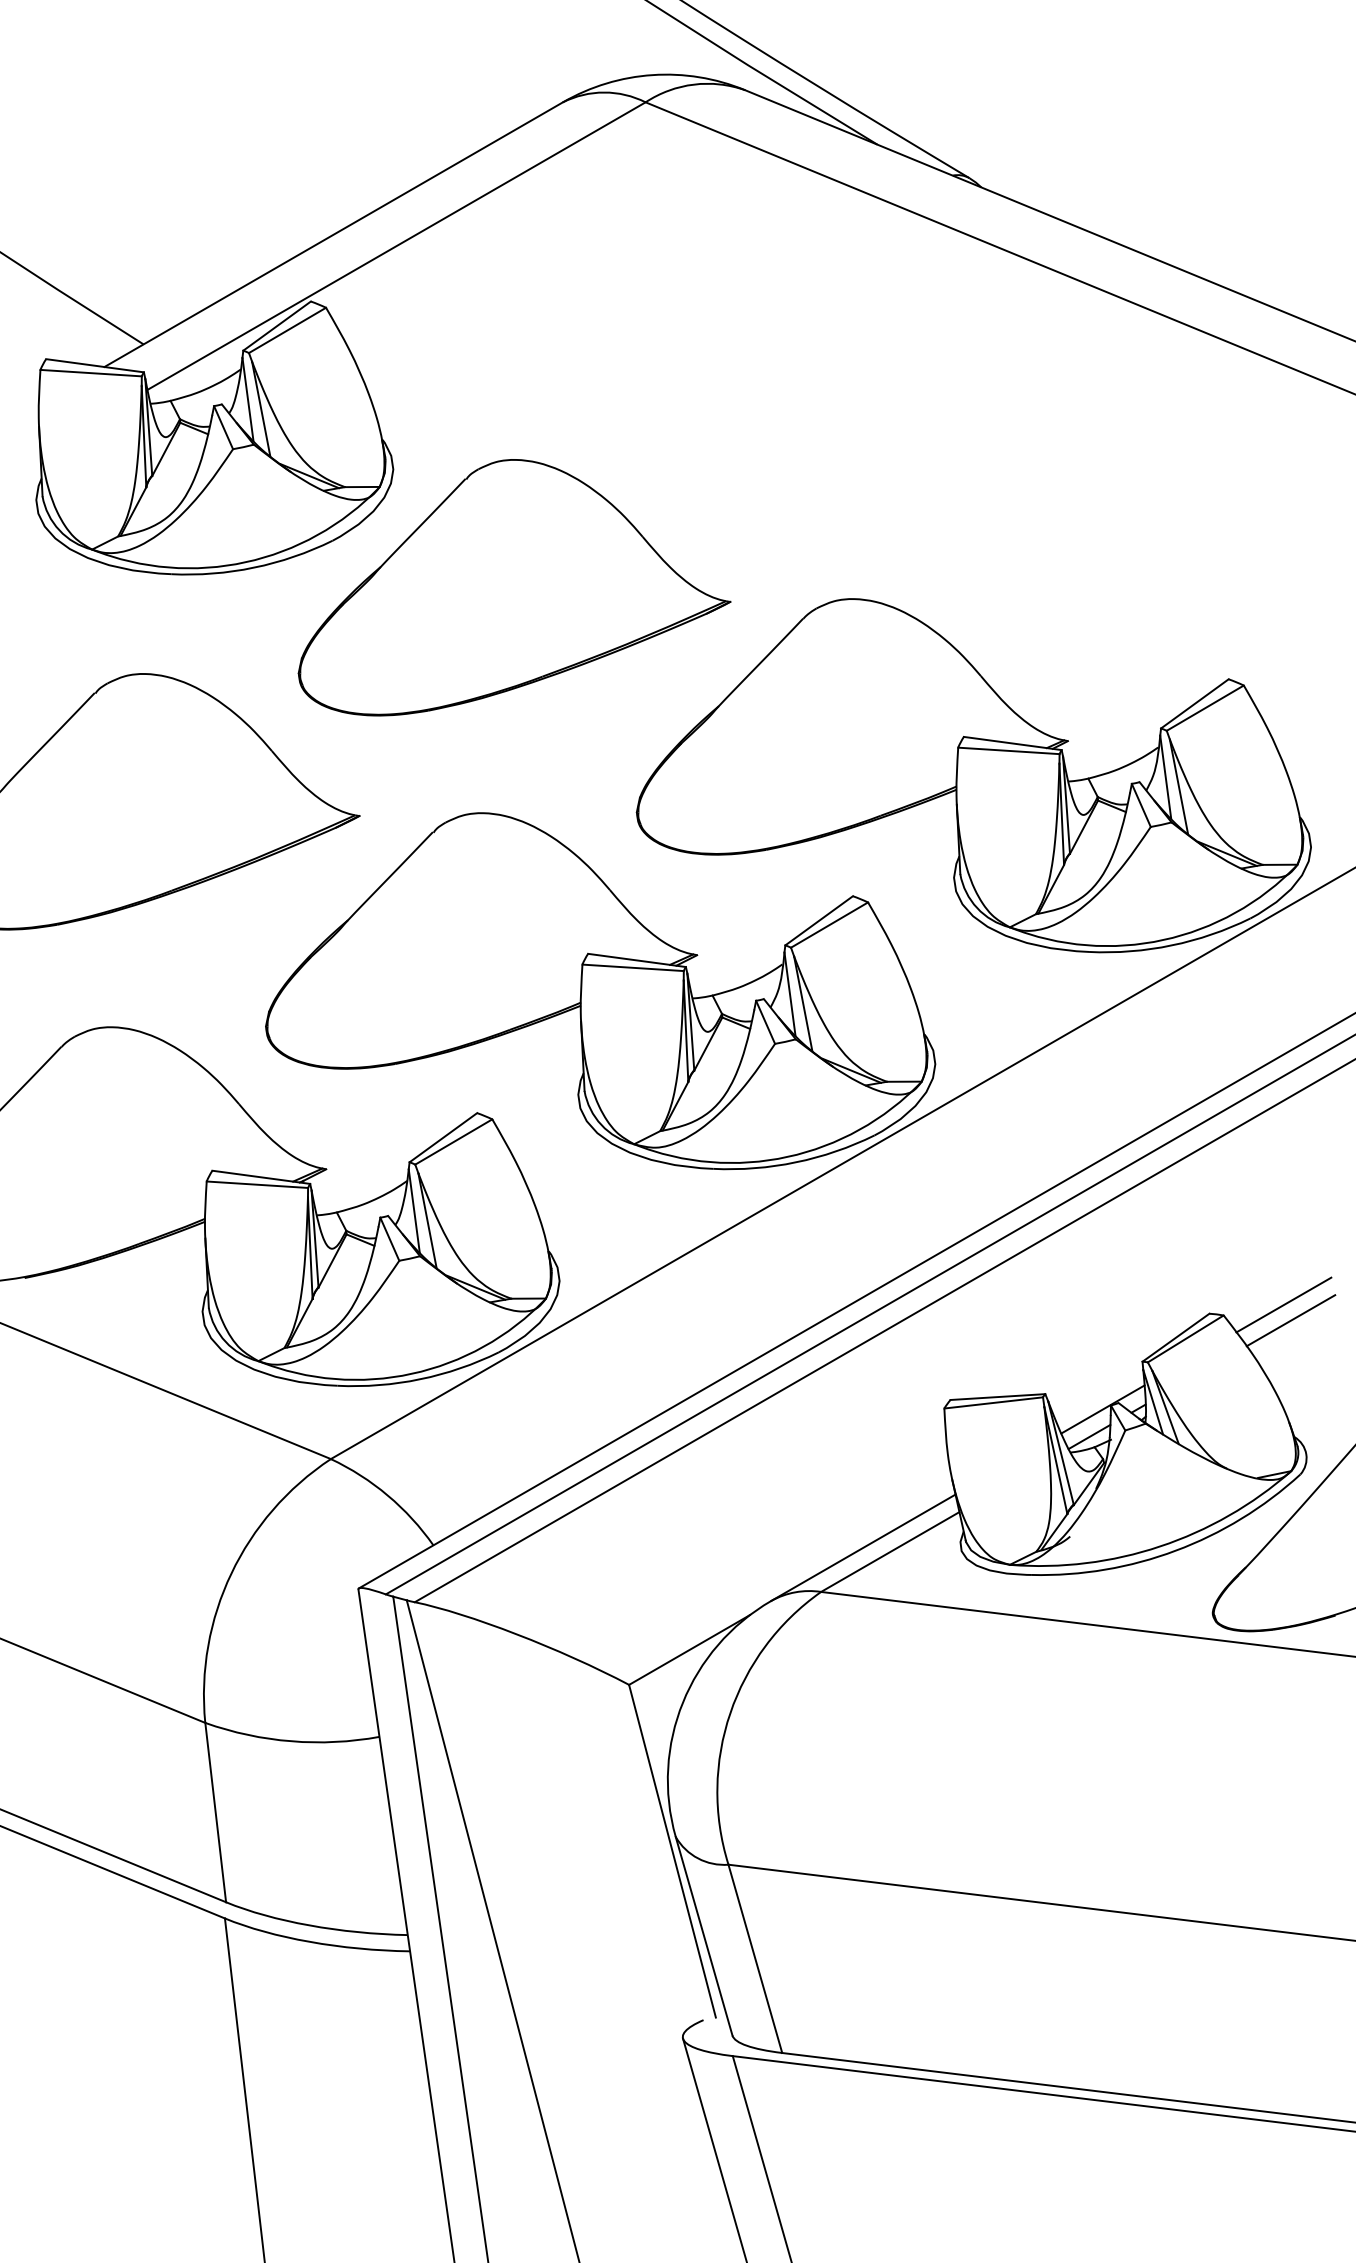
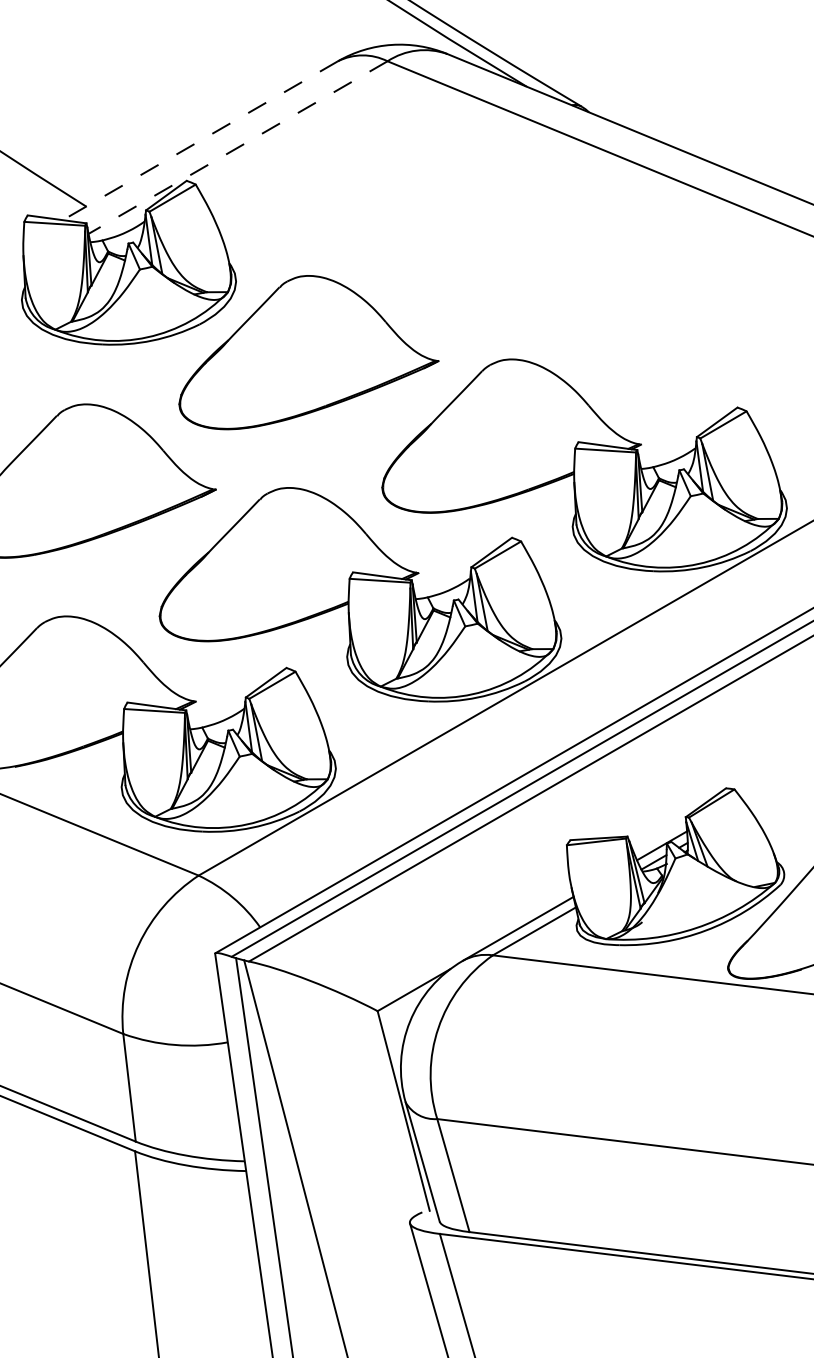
line: (333, 234) -> (200, 140), solid -> dashed
line: (397, 245) -> (238, 147), solid -> dashed
line: (1283, 1303) -> (770, 782), removed
line: (1290, 1320) -> (774, 792), removed

